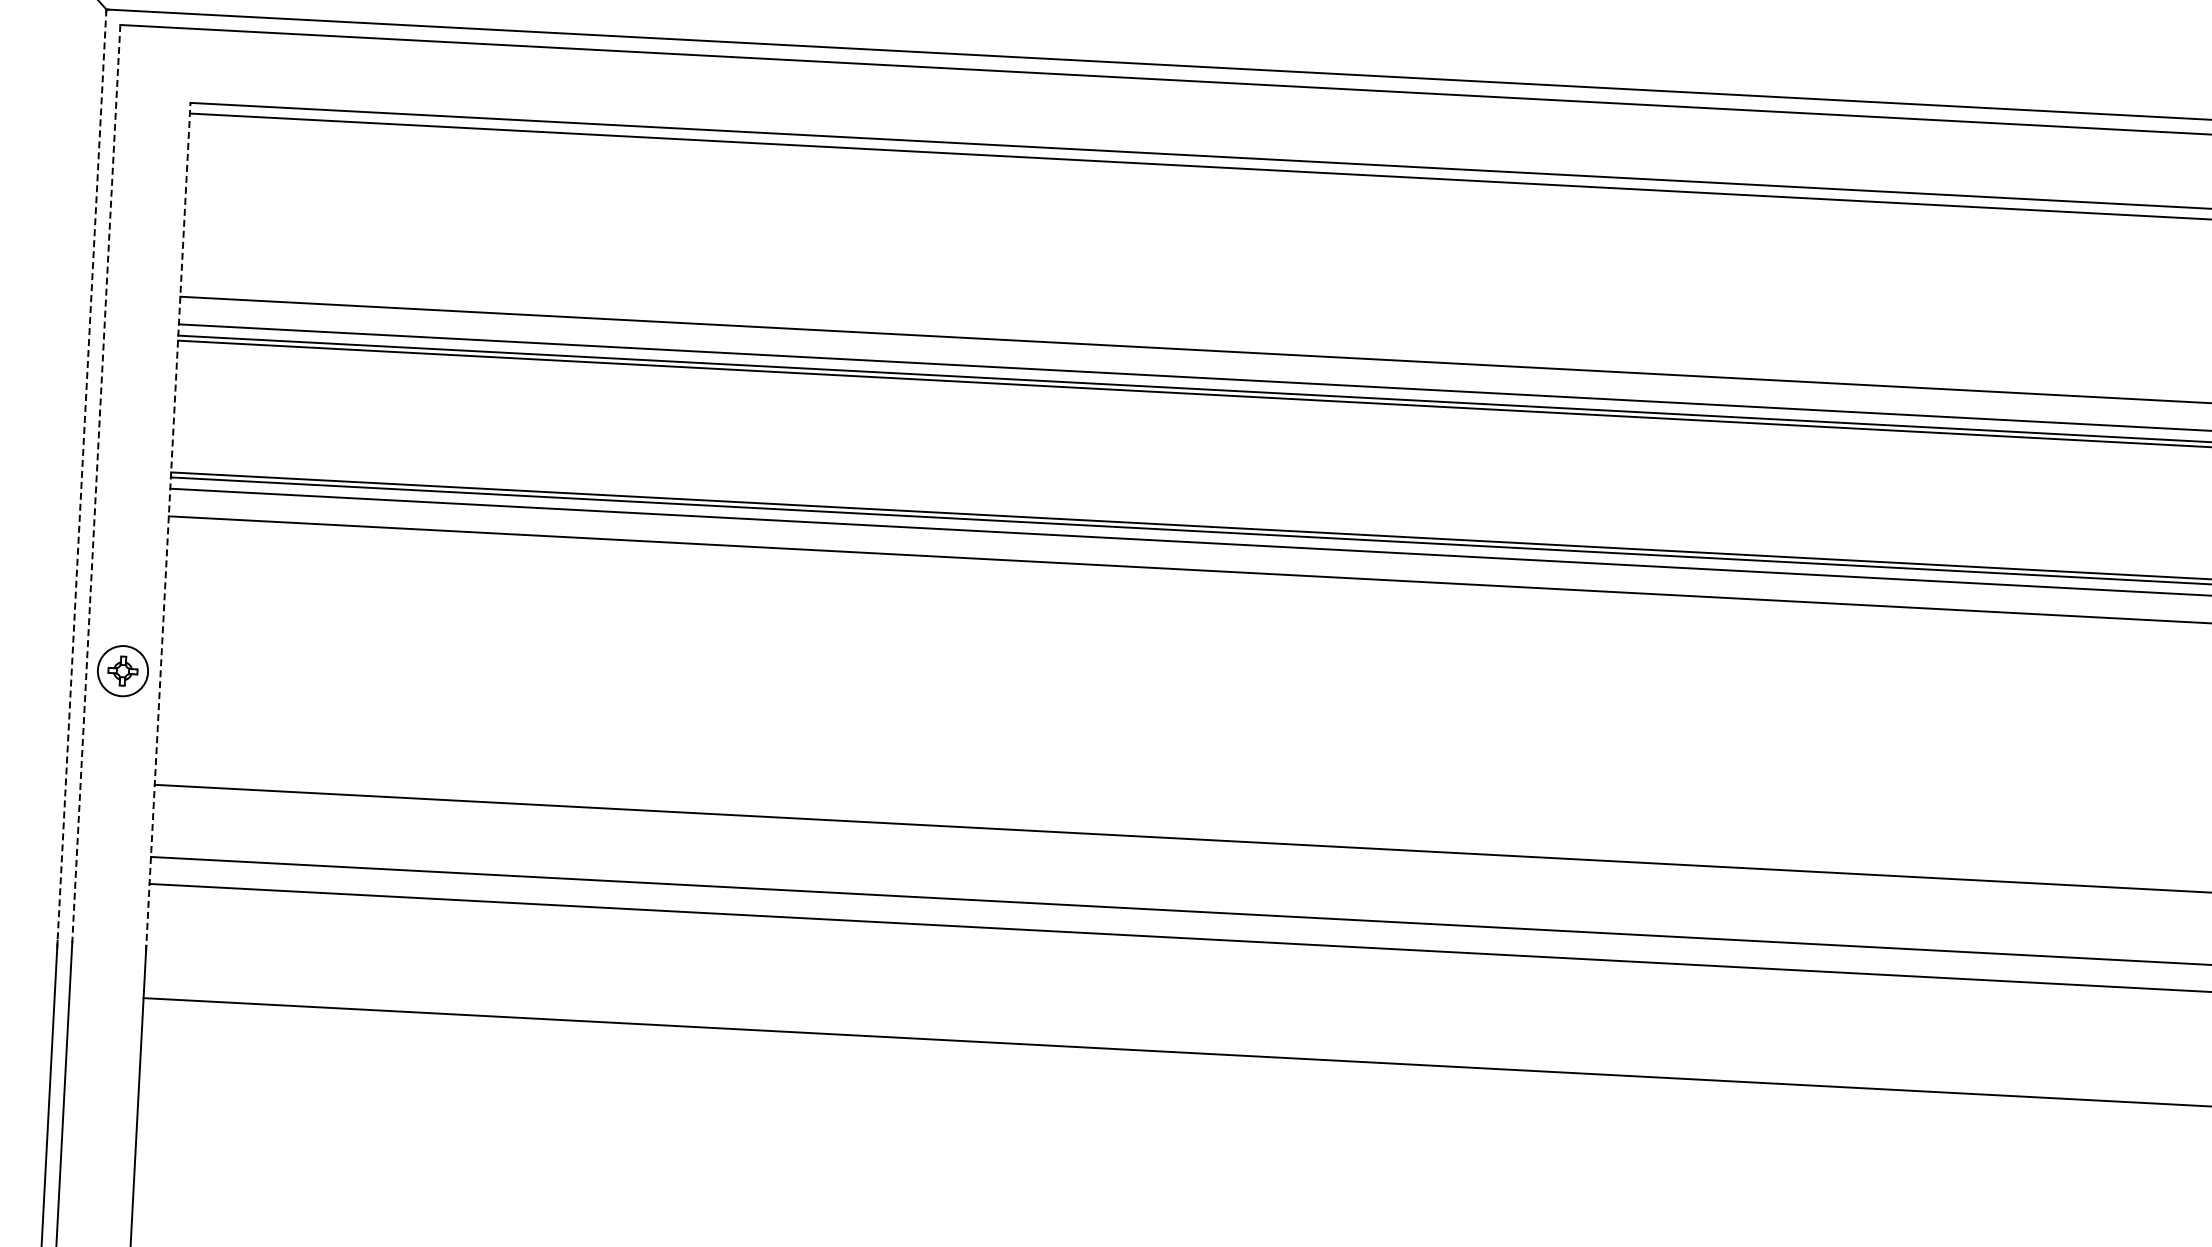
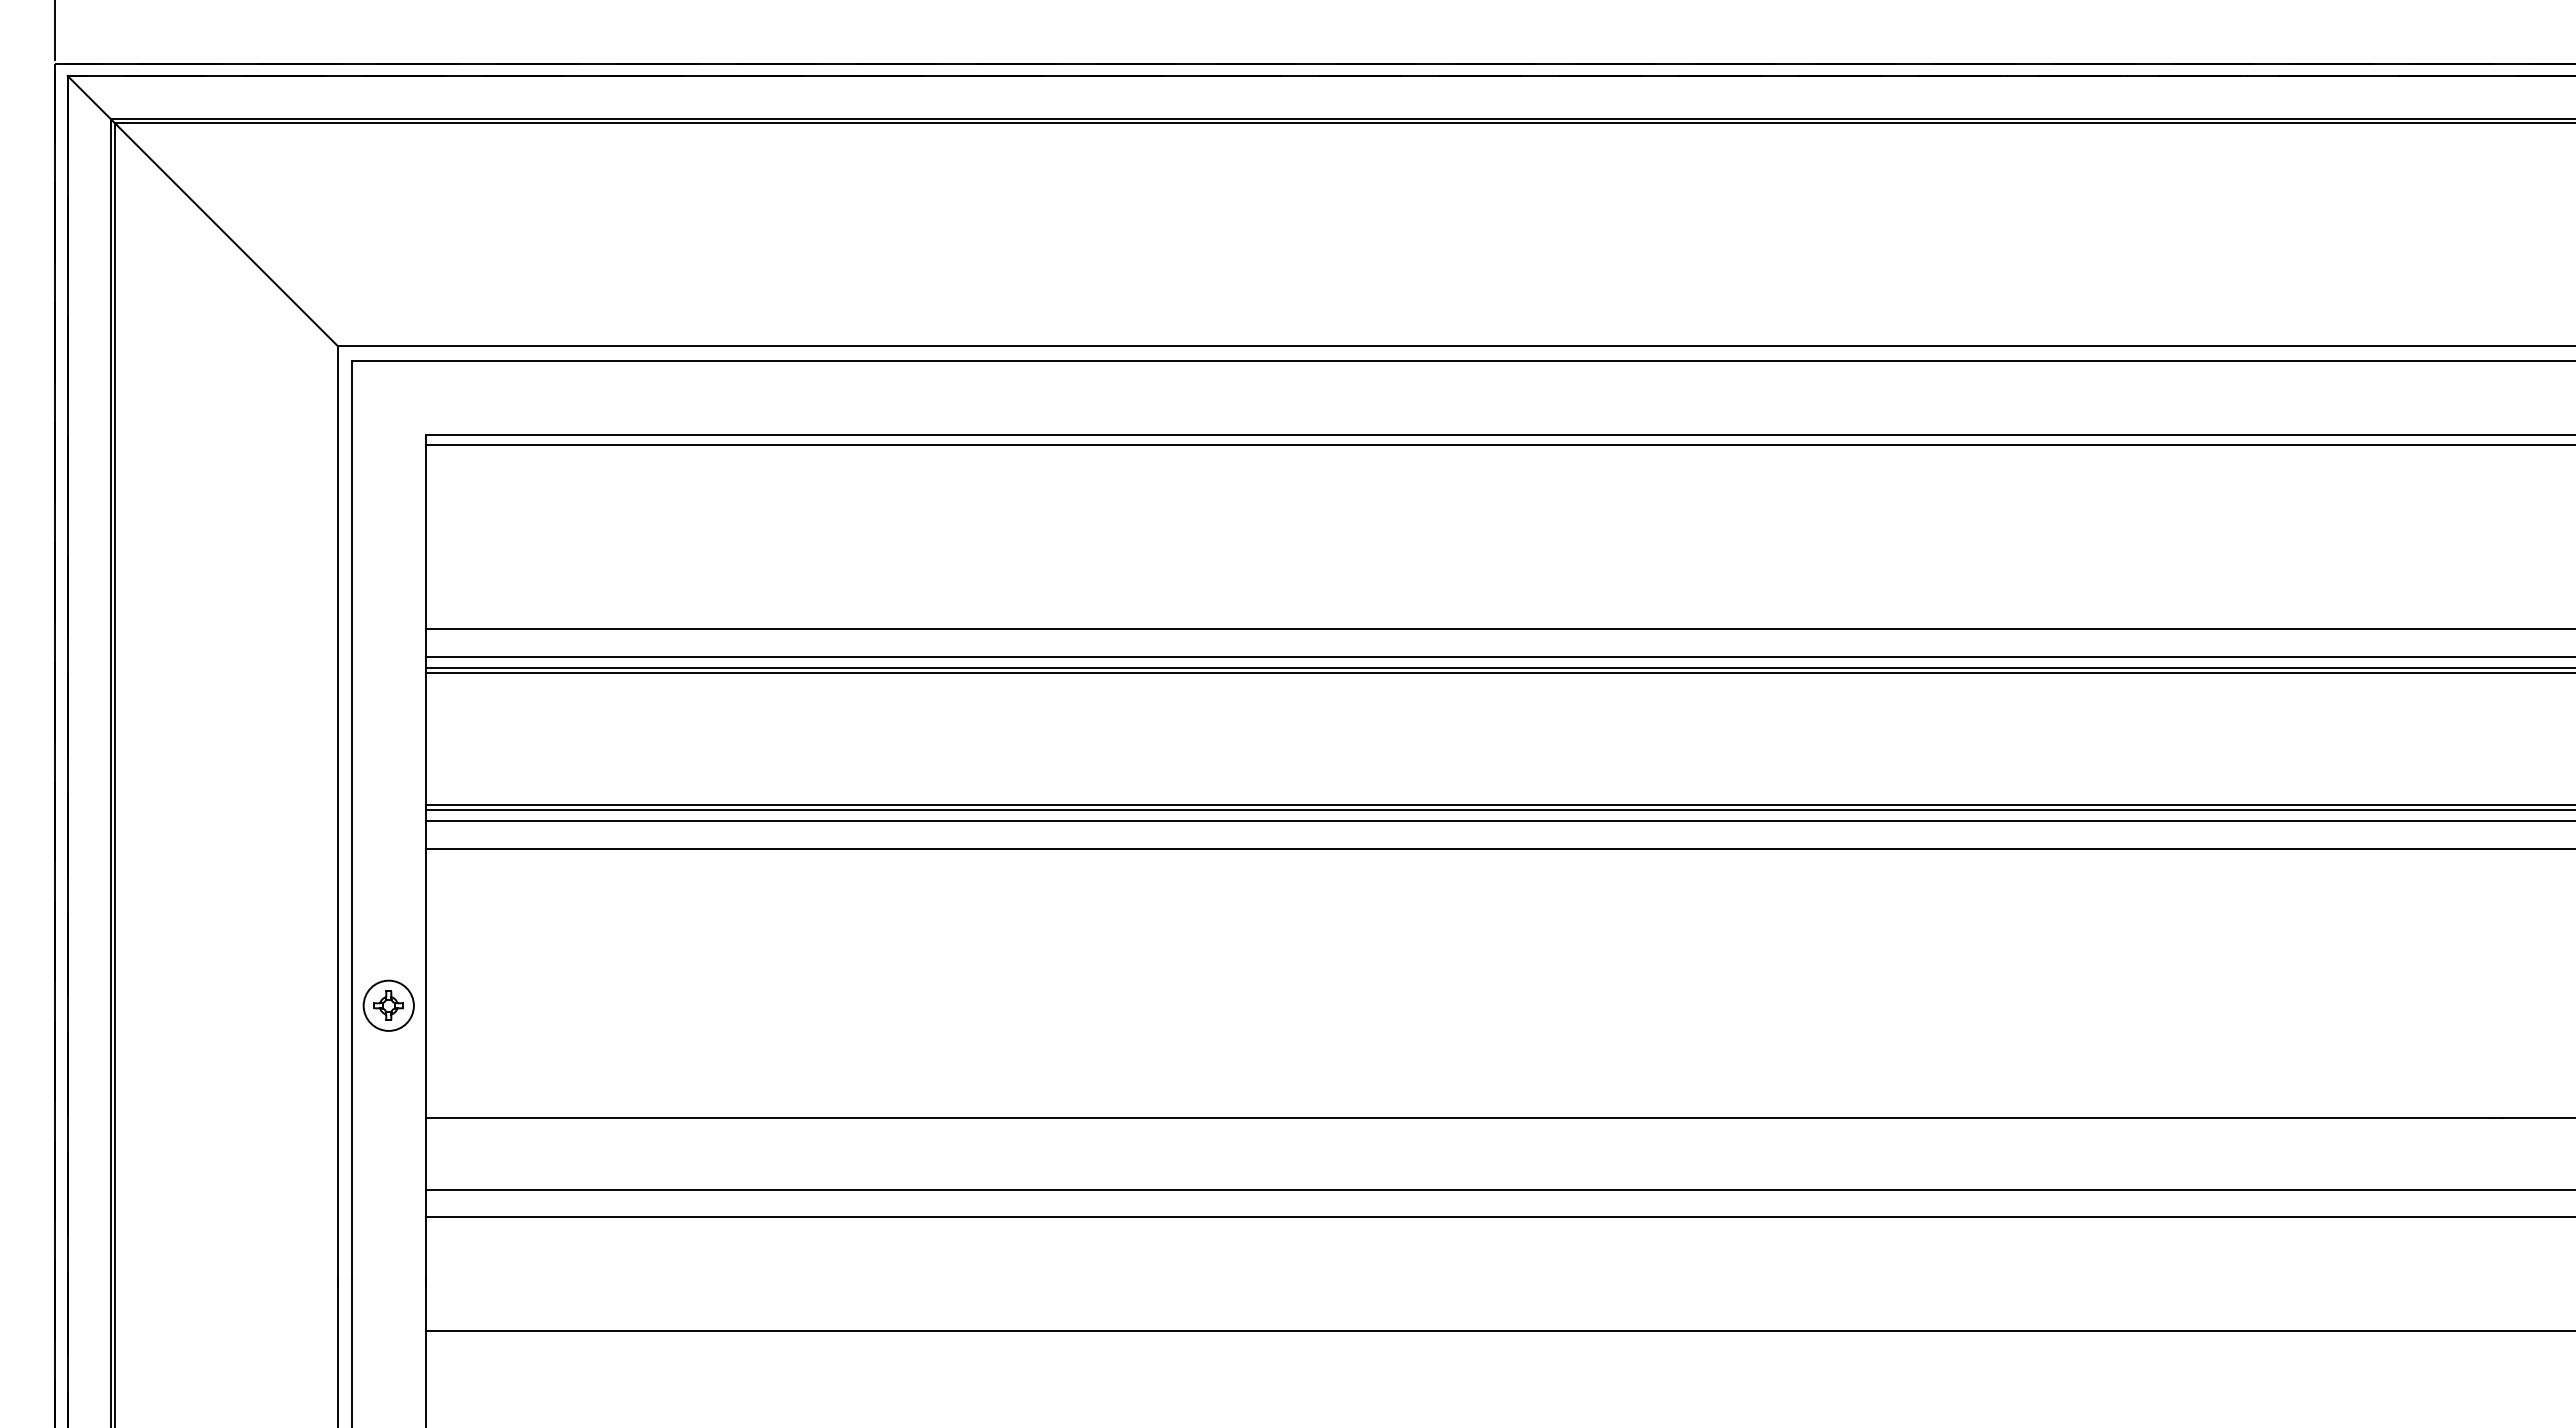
line: (81, 479) -> (337, 816), dashed -> solid
line: (96, 484) -> (352, 820), dashed -> solid
line: (168, 527) -> (426, 859), dashed -> solid

